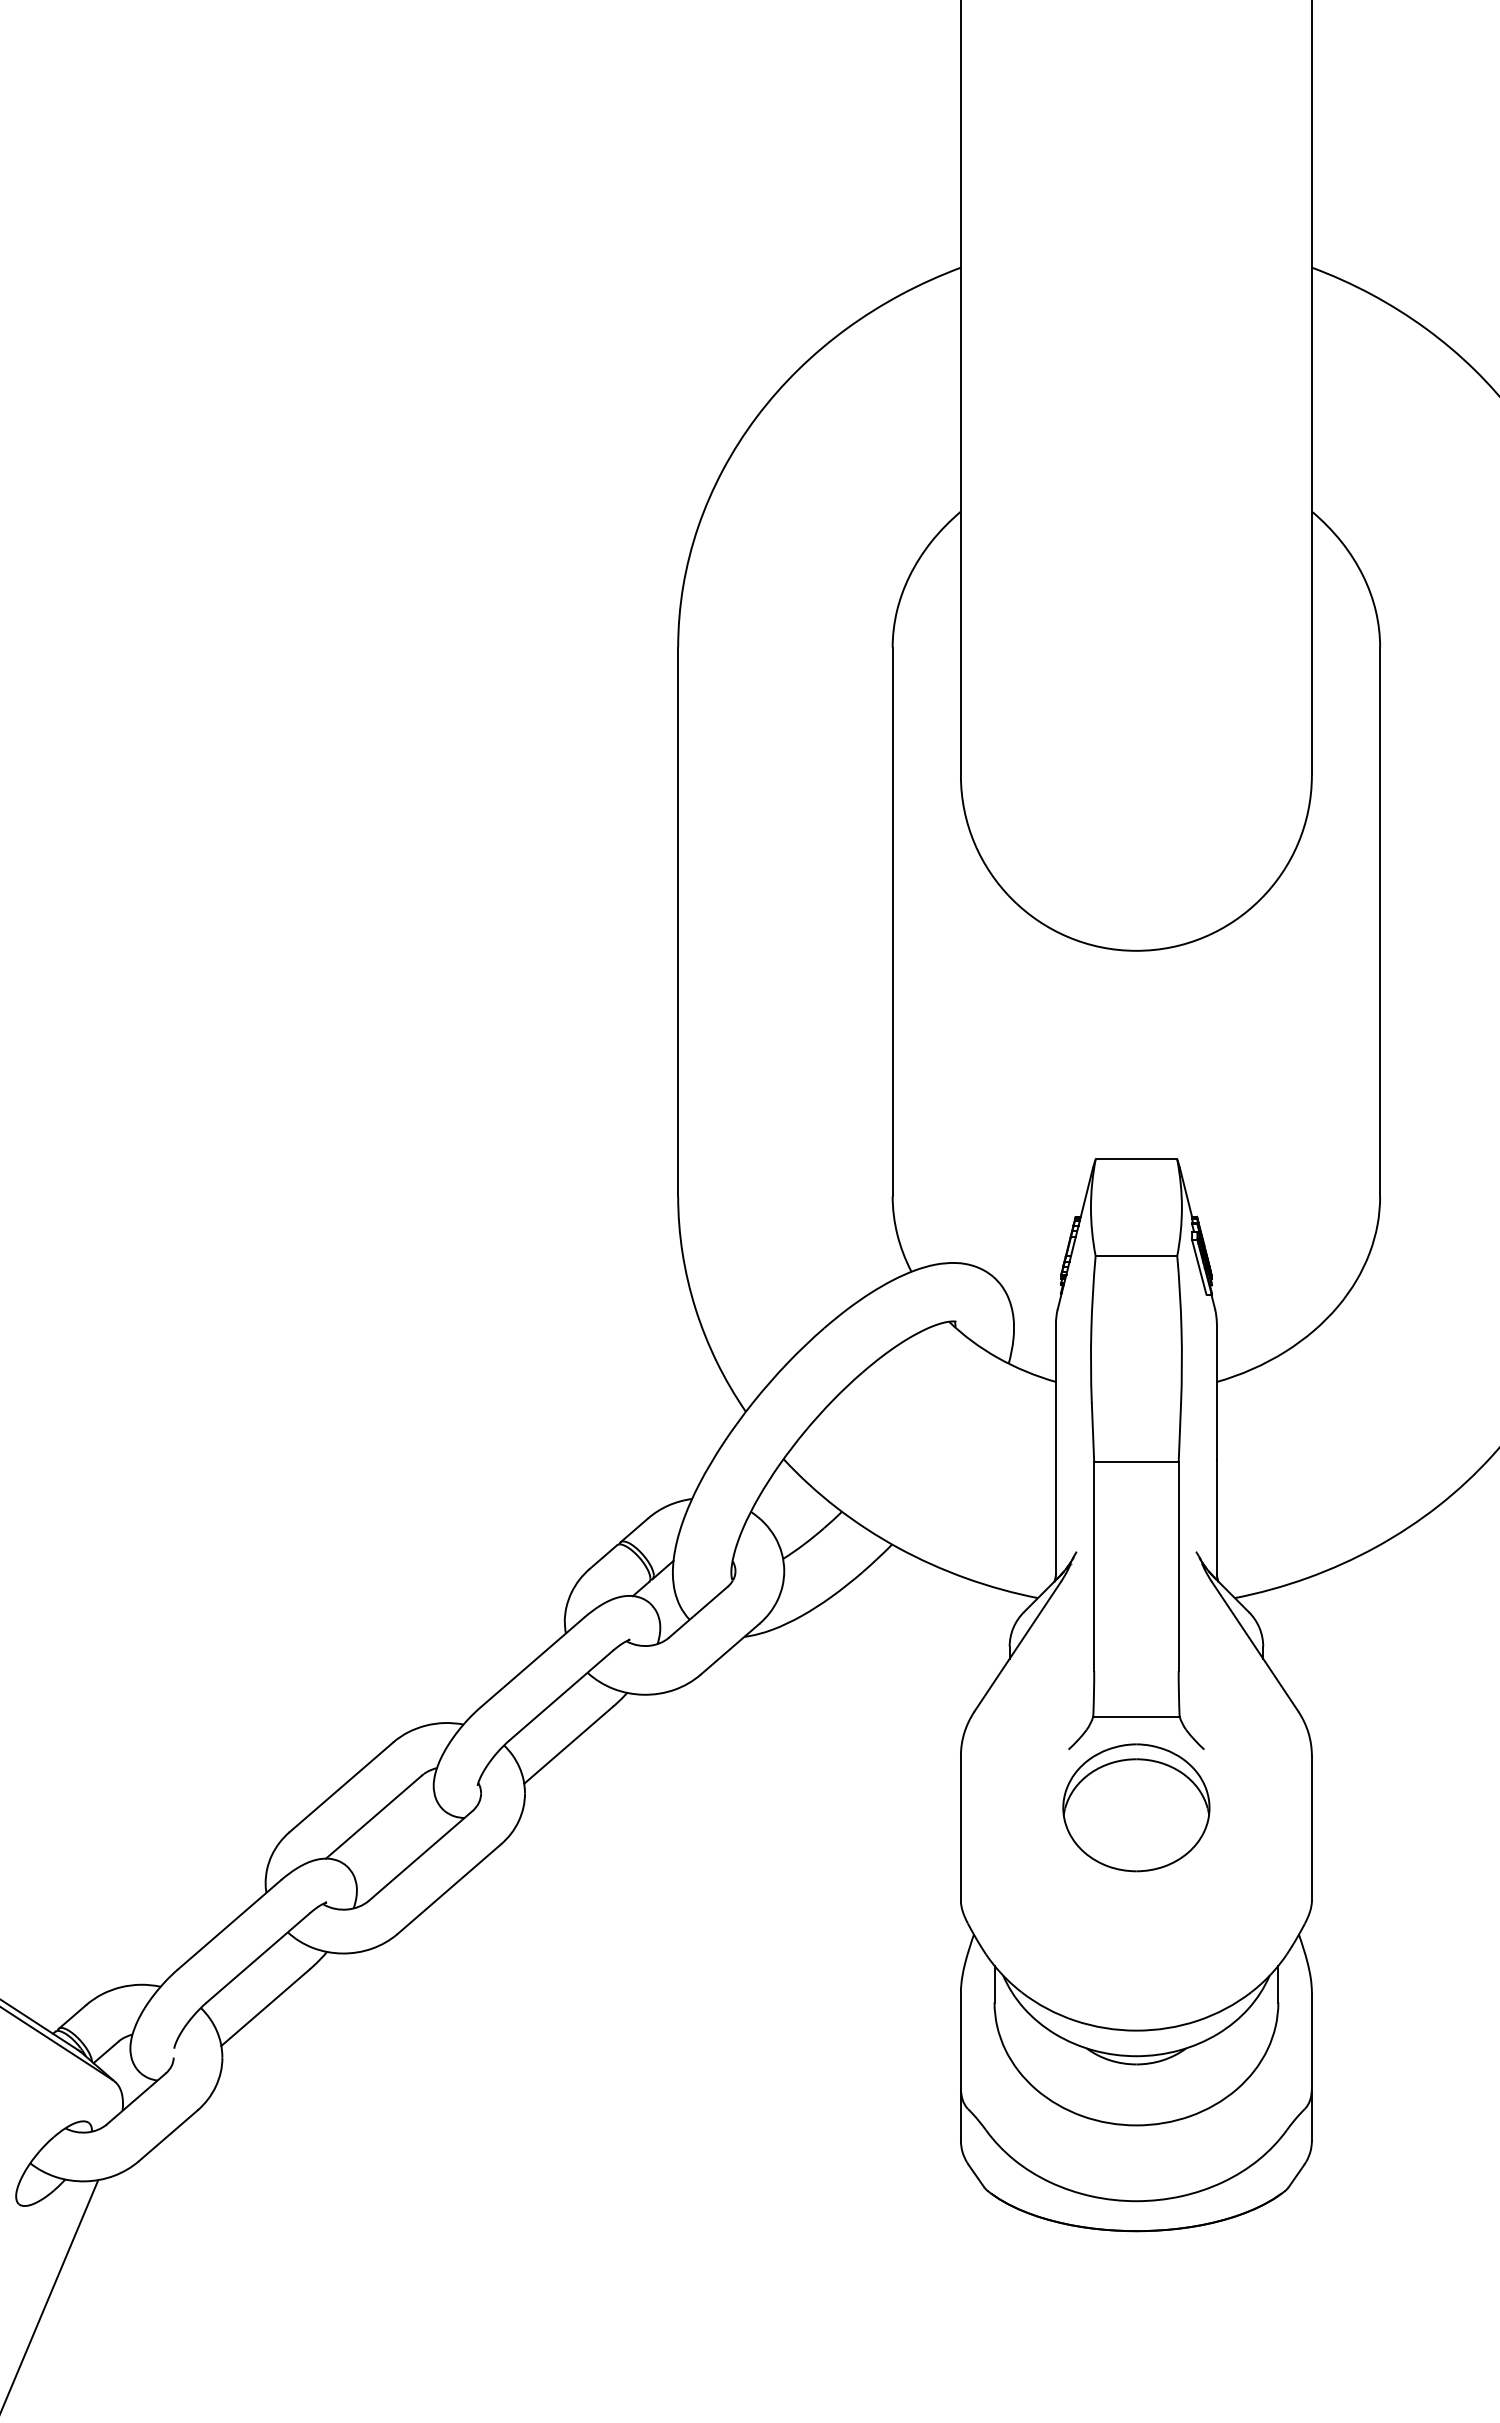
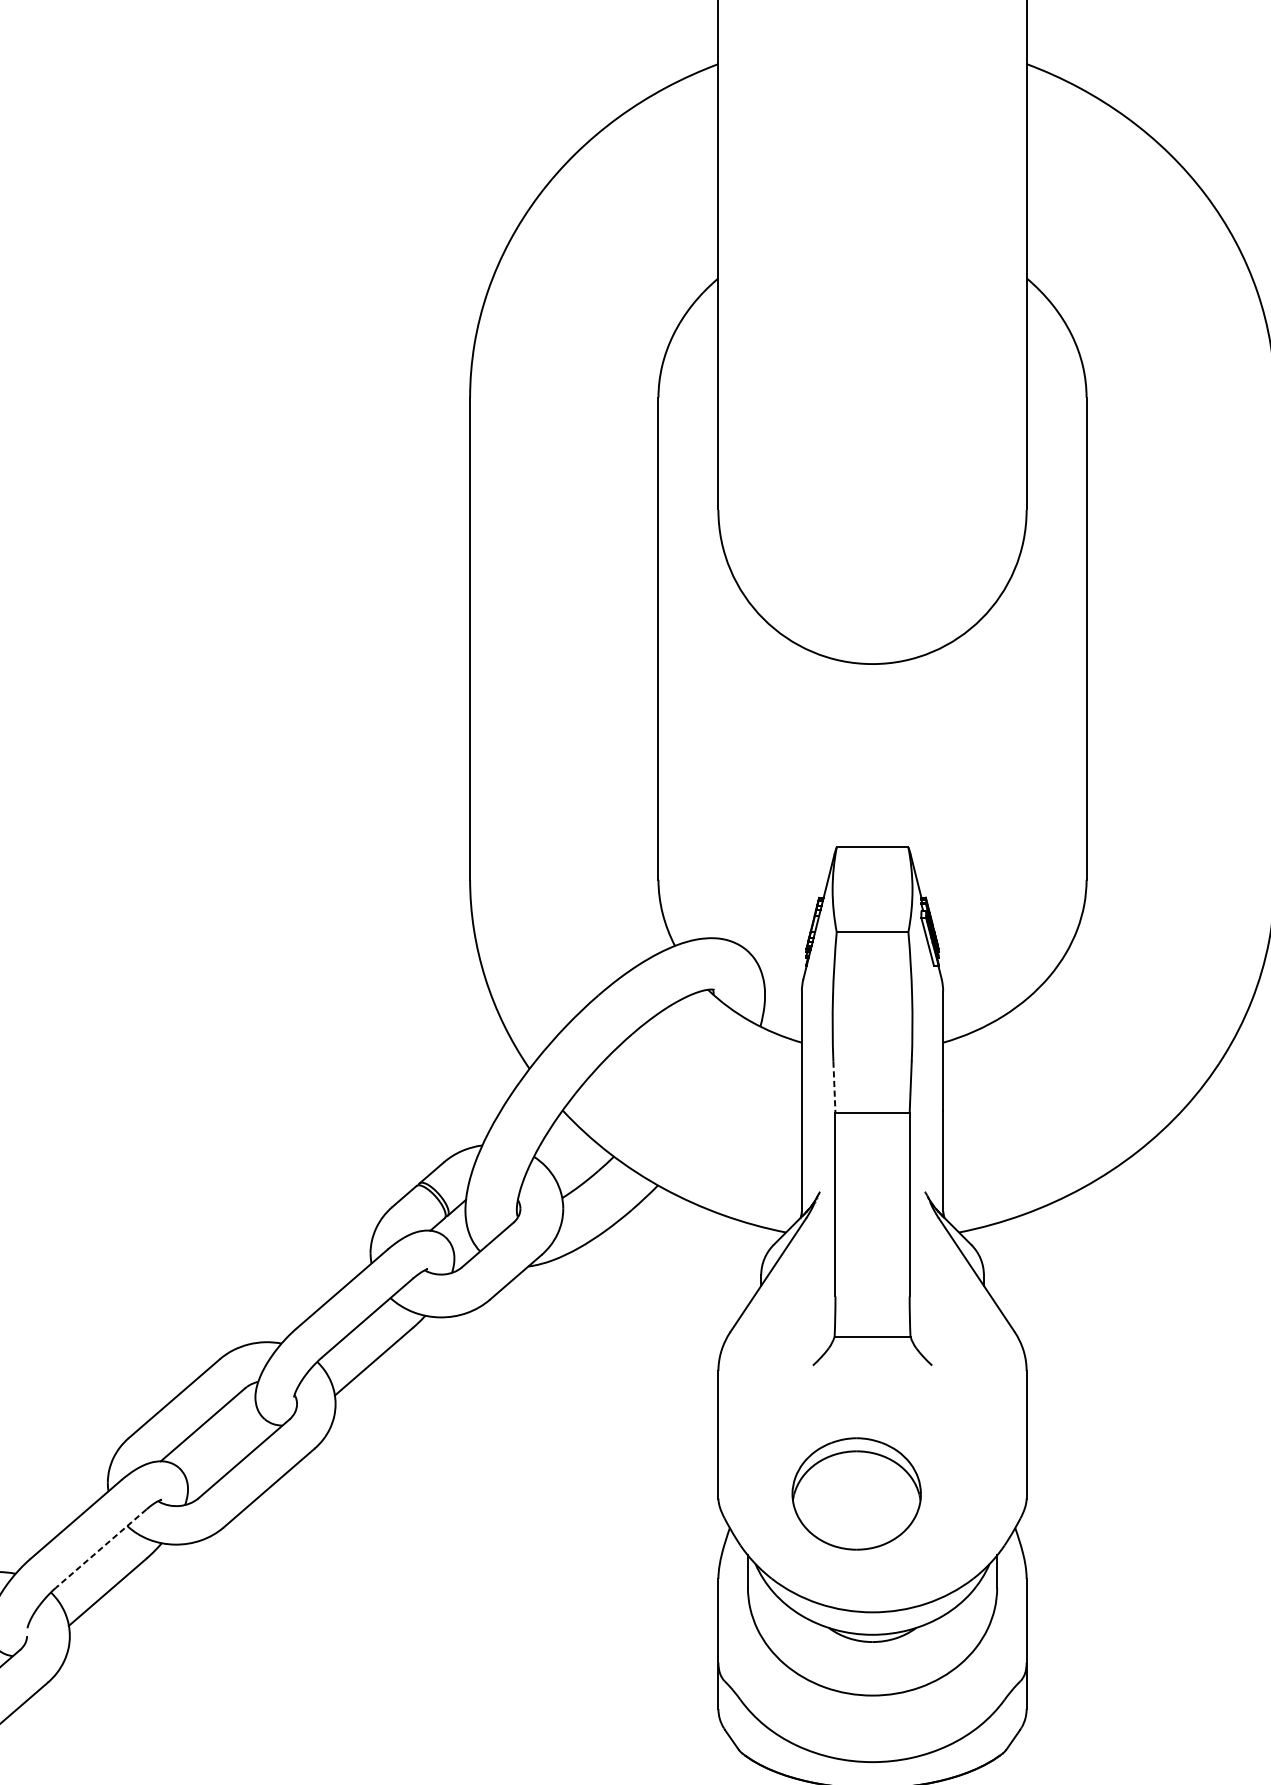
line: (1093, 1433) -> (834, 1087), solid -> dashed
part: (1136, 1807) -> (856, 1493), moved
line: (257, 1958) -> (100, 1549), solid -> dashed

